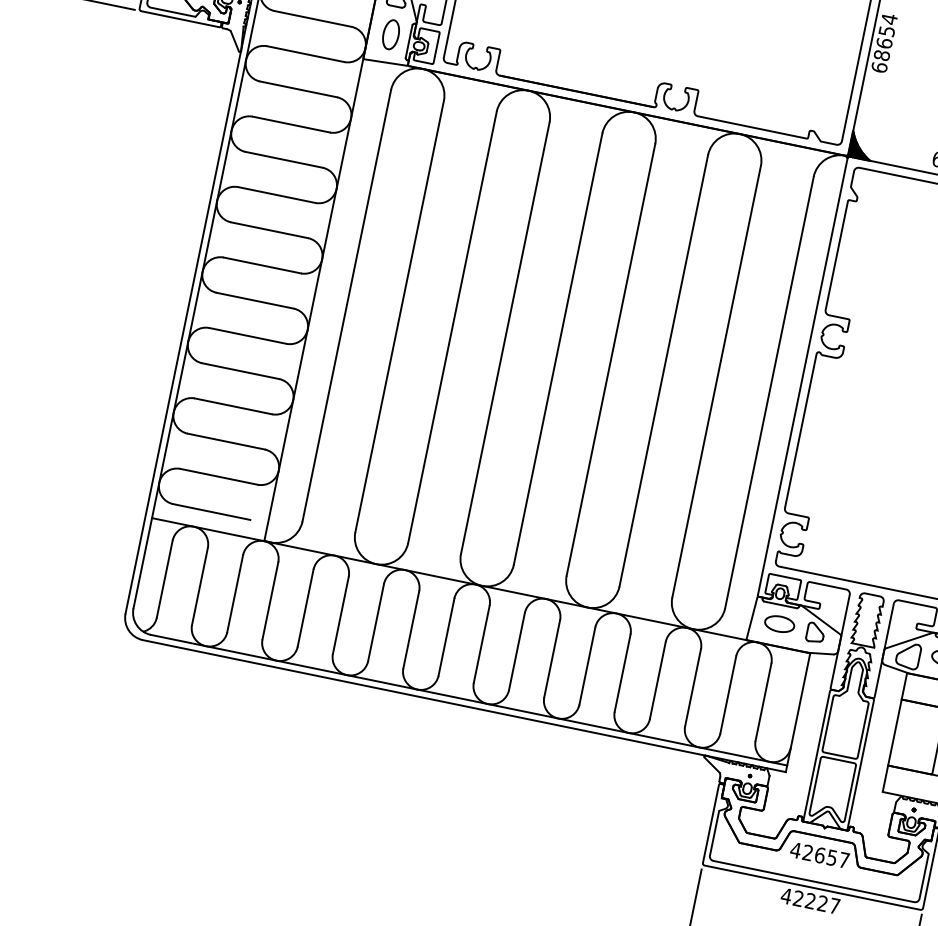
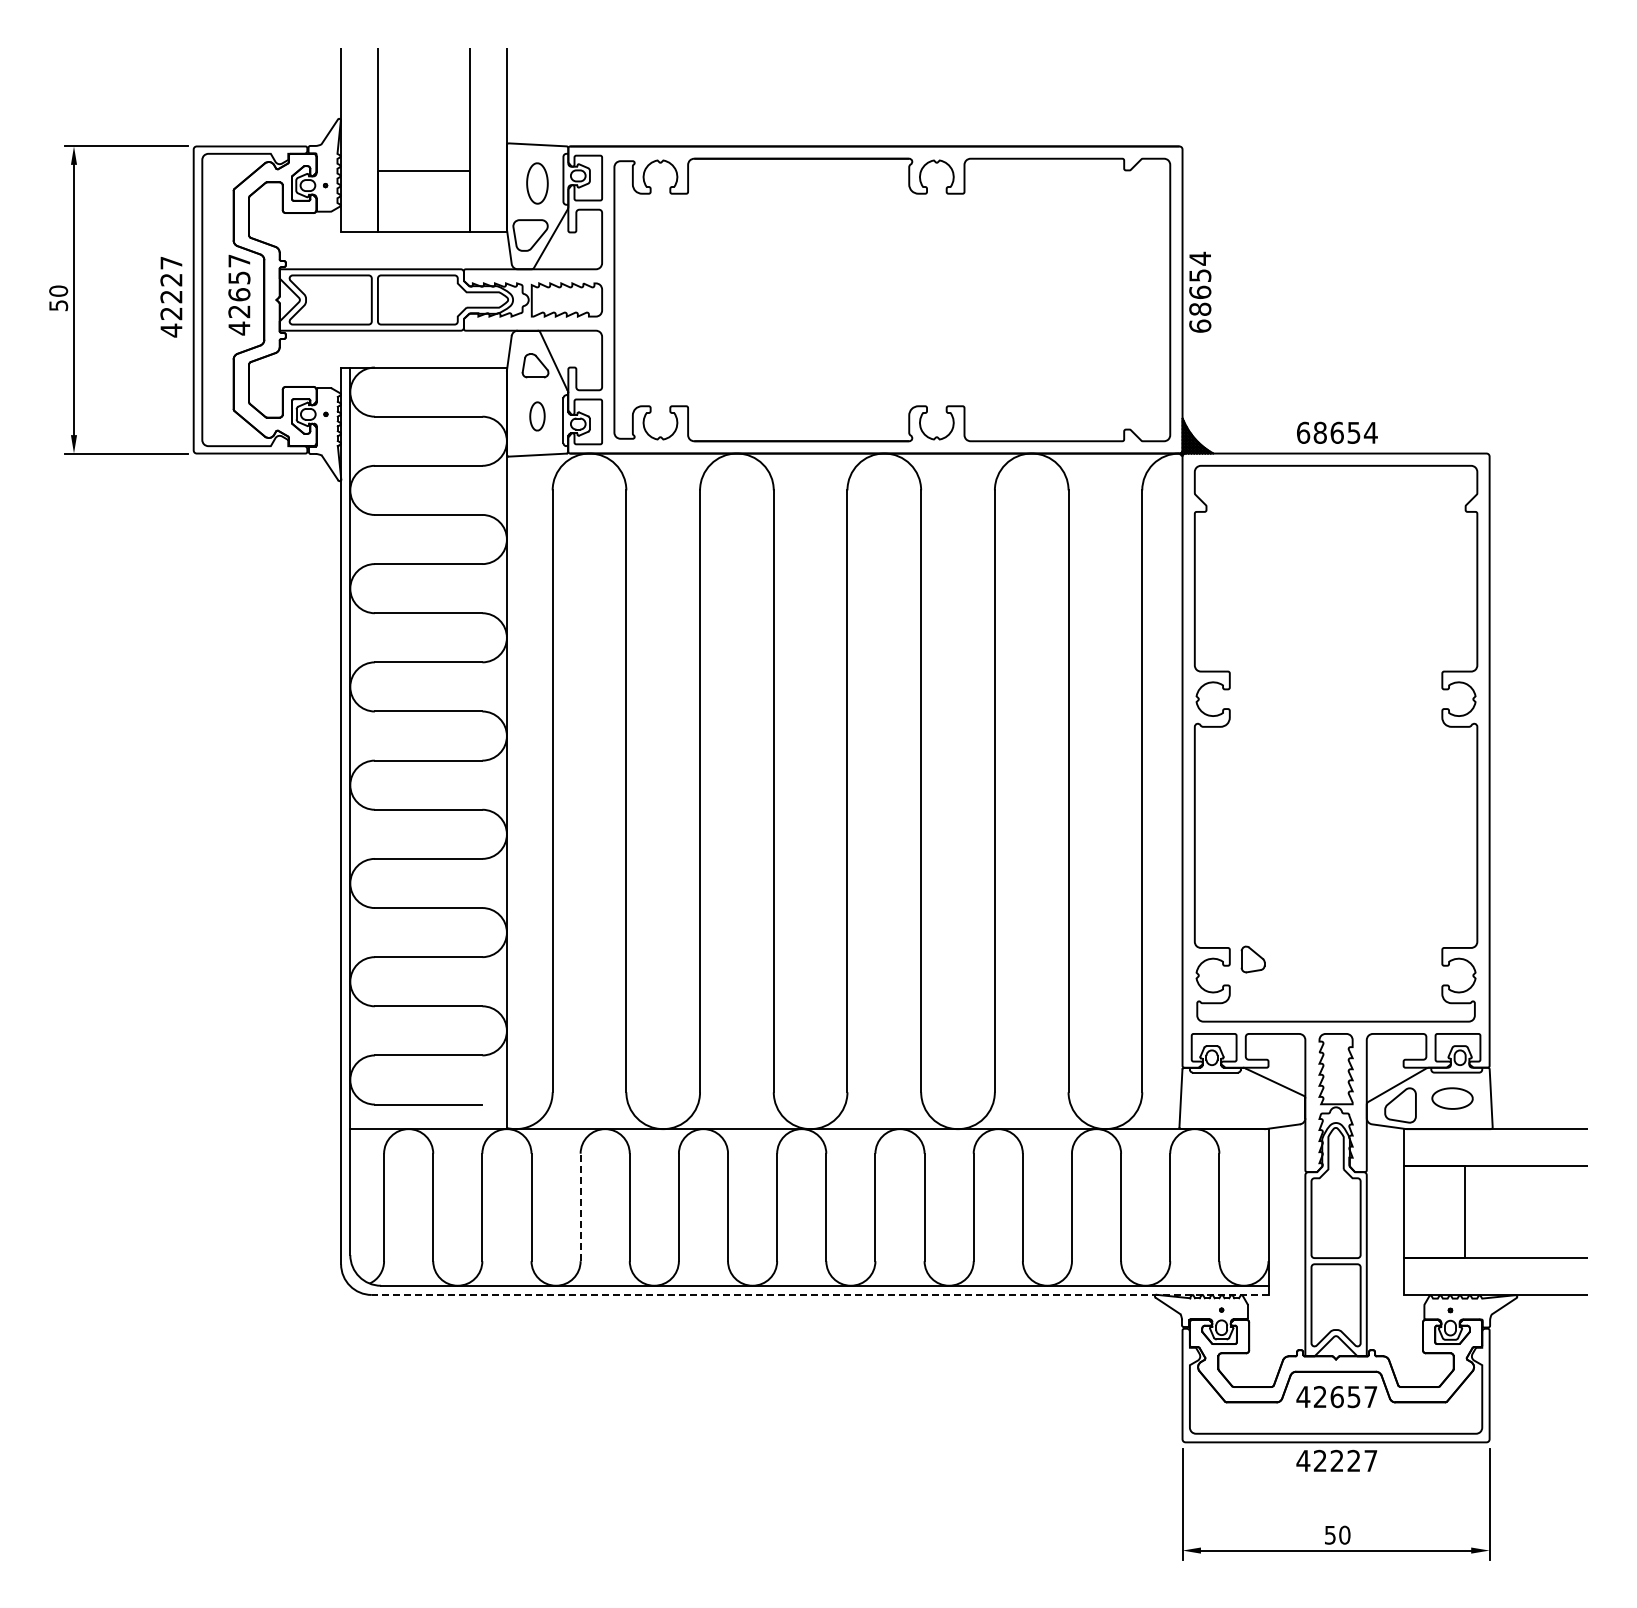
part: (391, 34) -> (537, 416), size x0.7
line: (305, 608) -> (580, 1207), solid -> dashed
part: (779, 624) -> (1219, 1098), removed
part: (815, 632) -> (1252, 959), moved
line: (464, 705) -> (819, 1294), solid -> dashed

